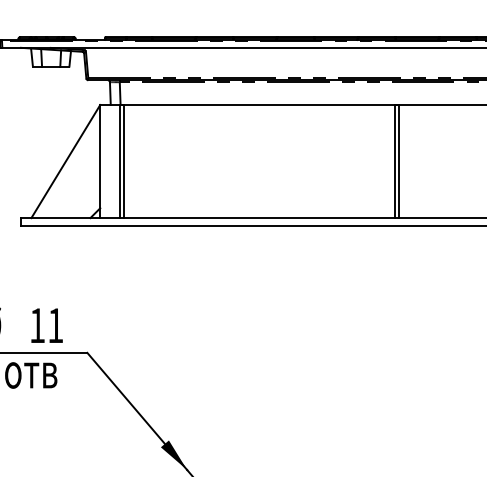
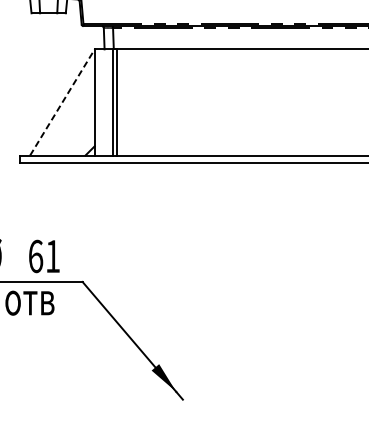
line: (66, 161) -> (63, 102), solid -> dashed
text: (37, 325) -> (35, 256), 11 -> 61

